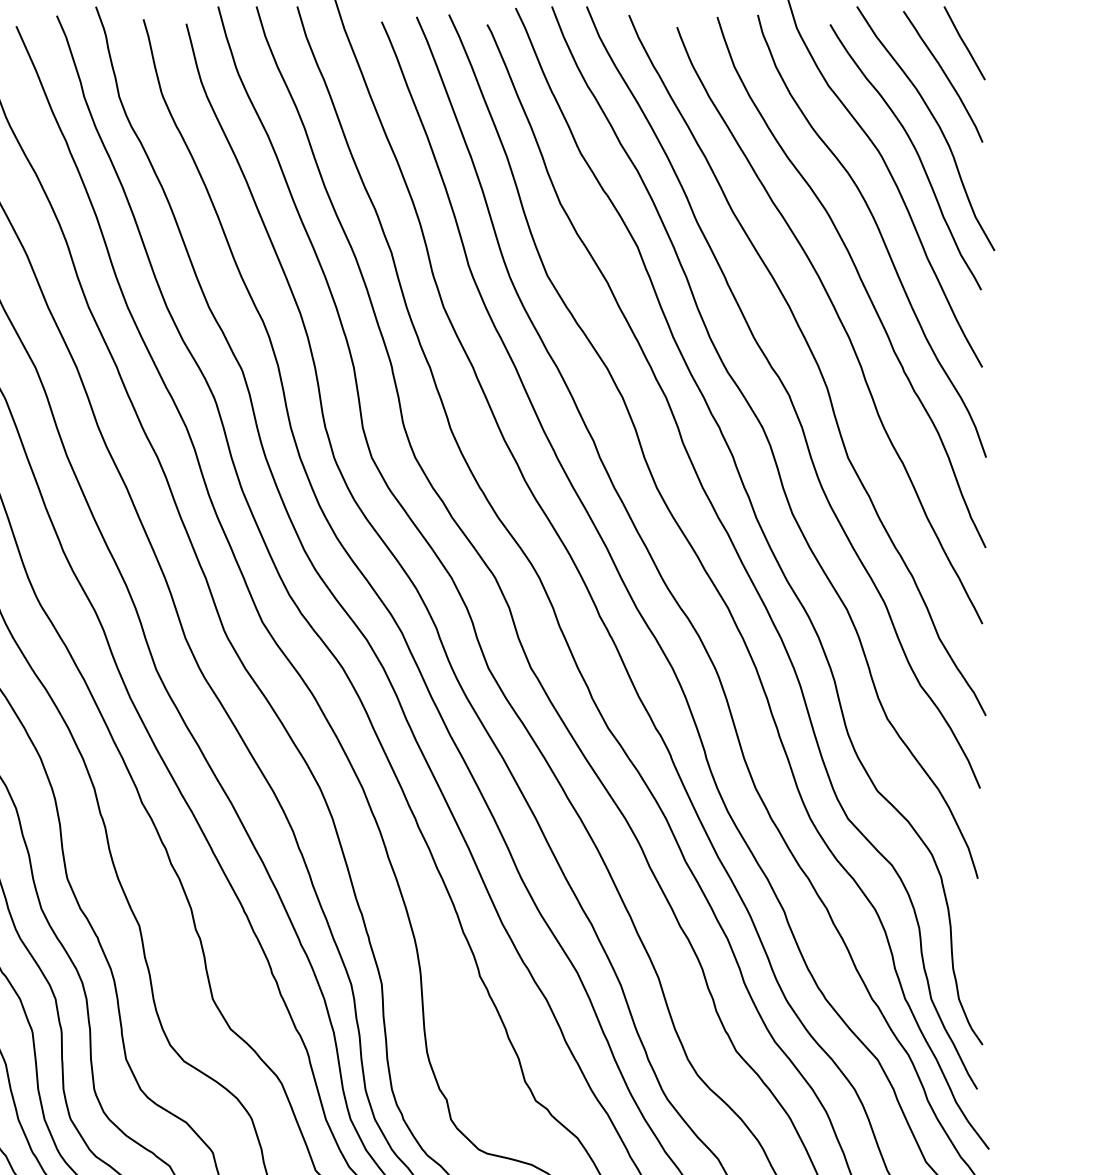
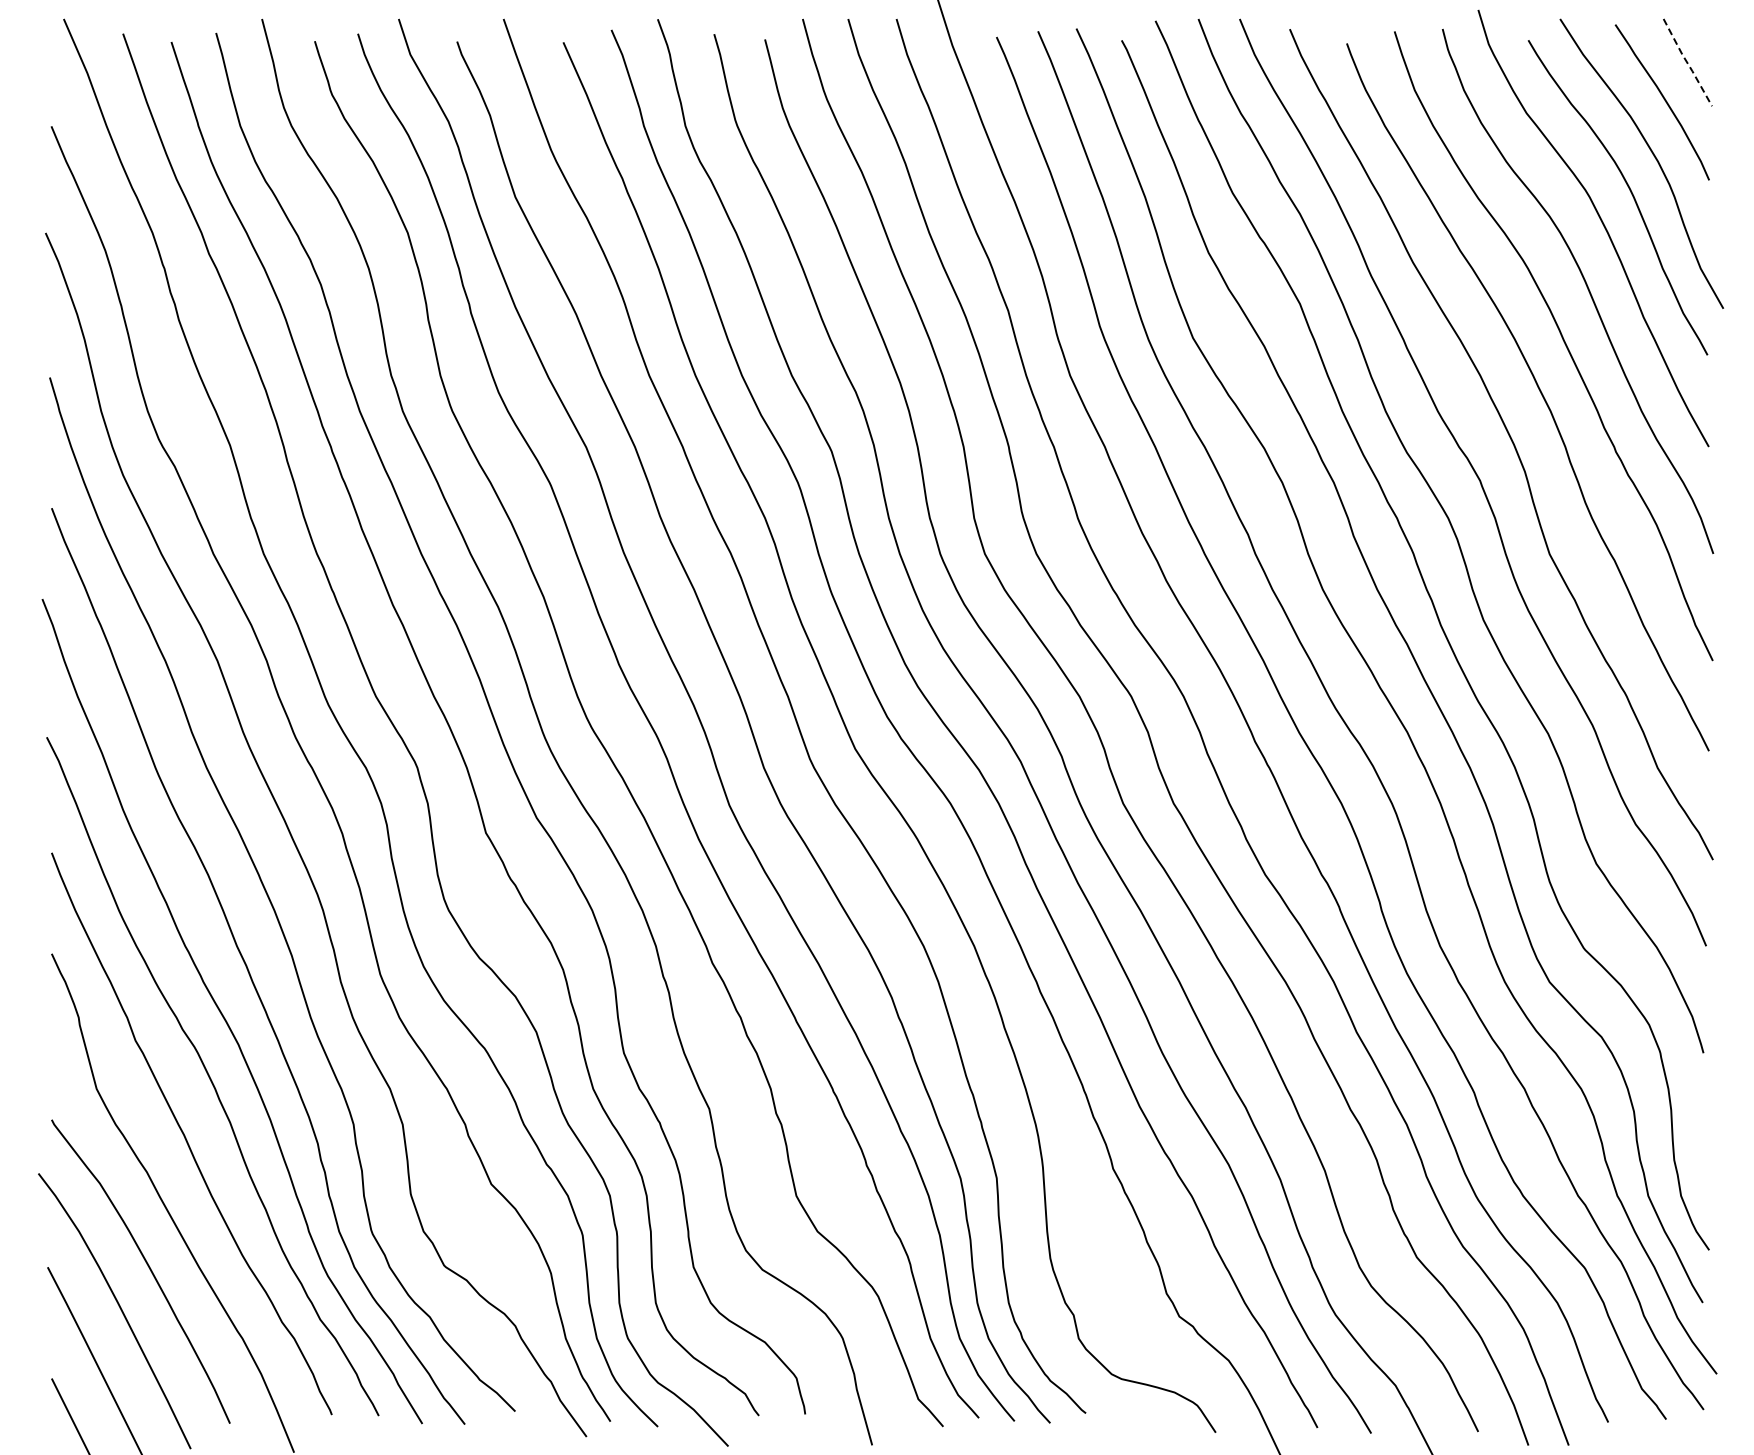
line: (964, 43) -> (1687, 62), solid -> dashed

